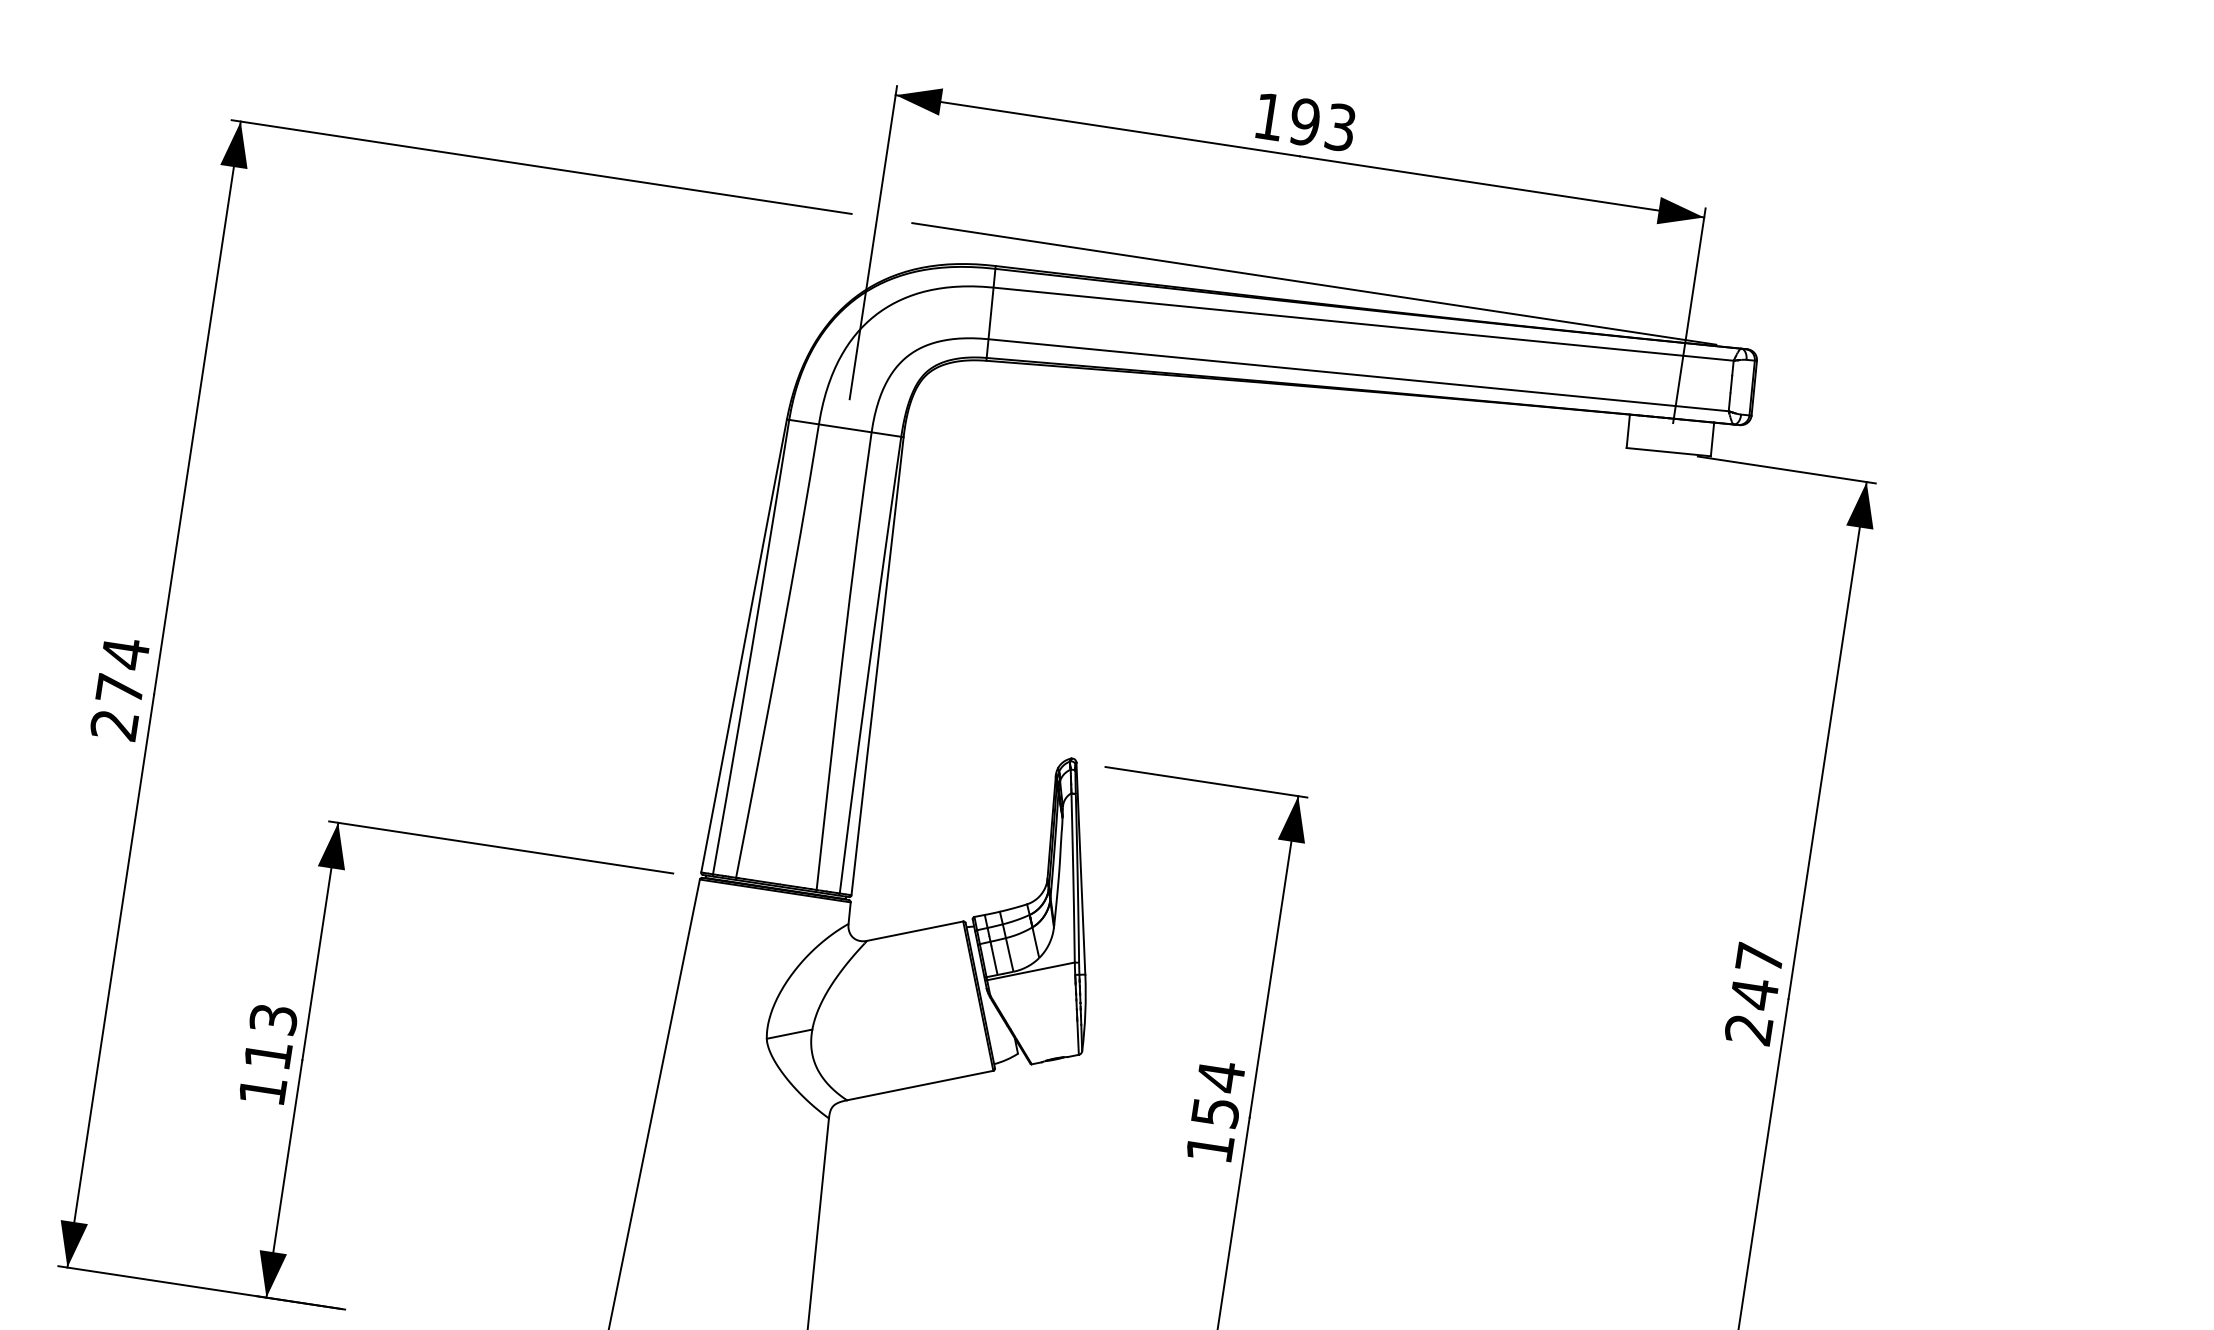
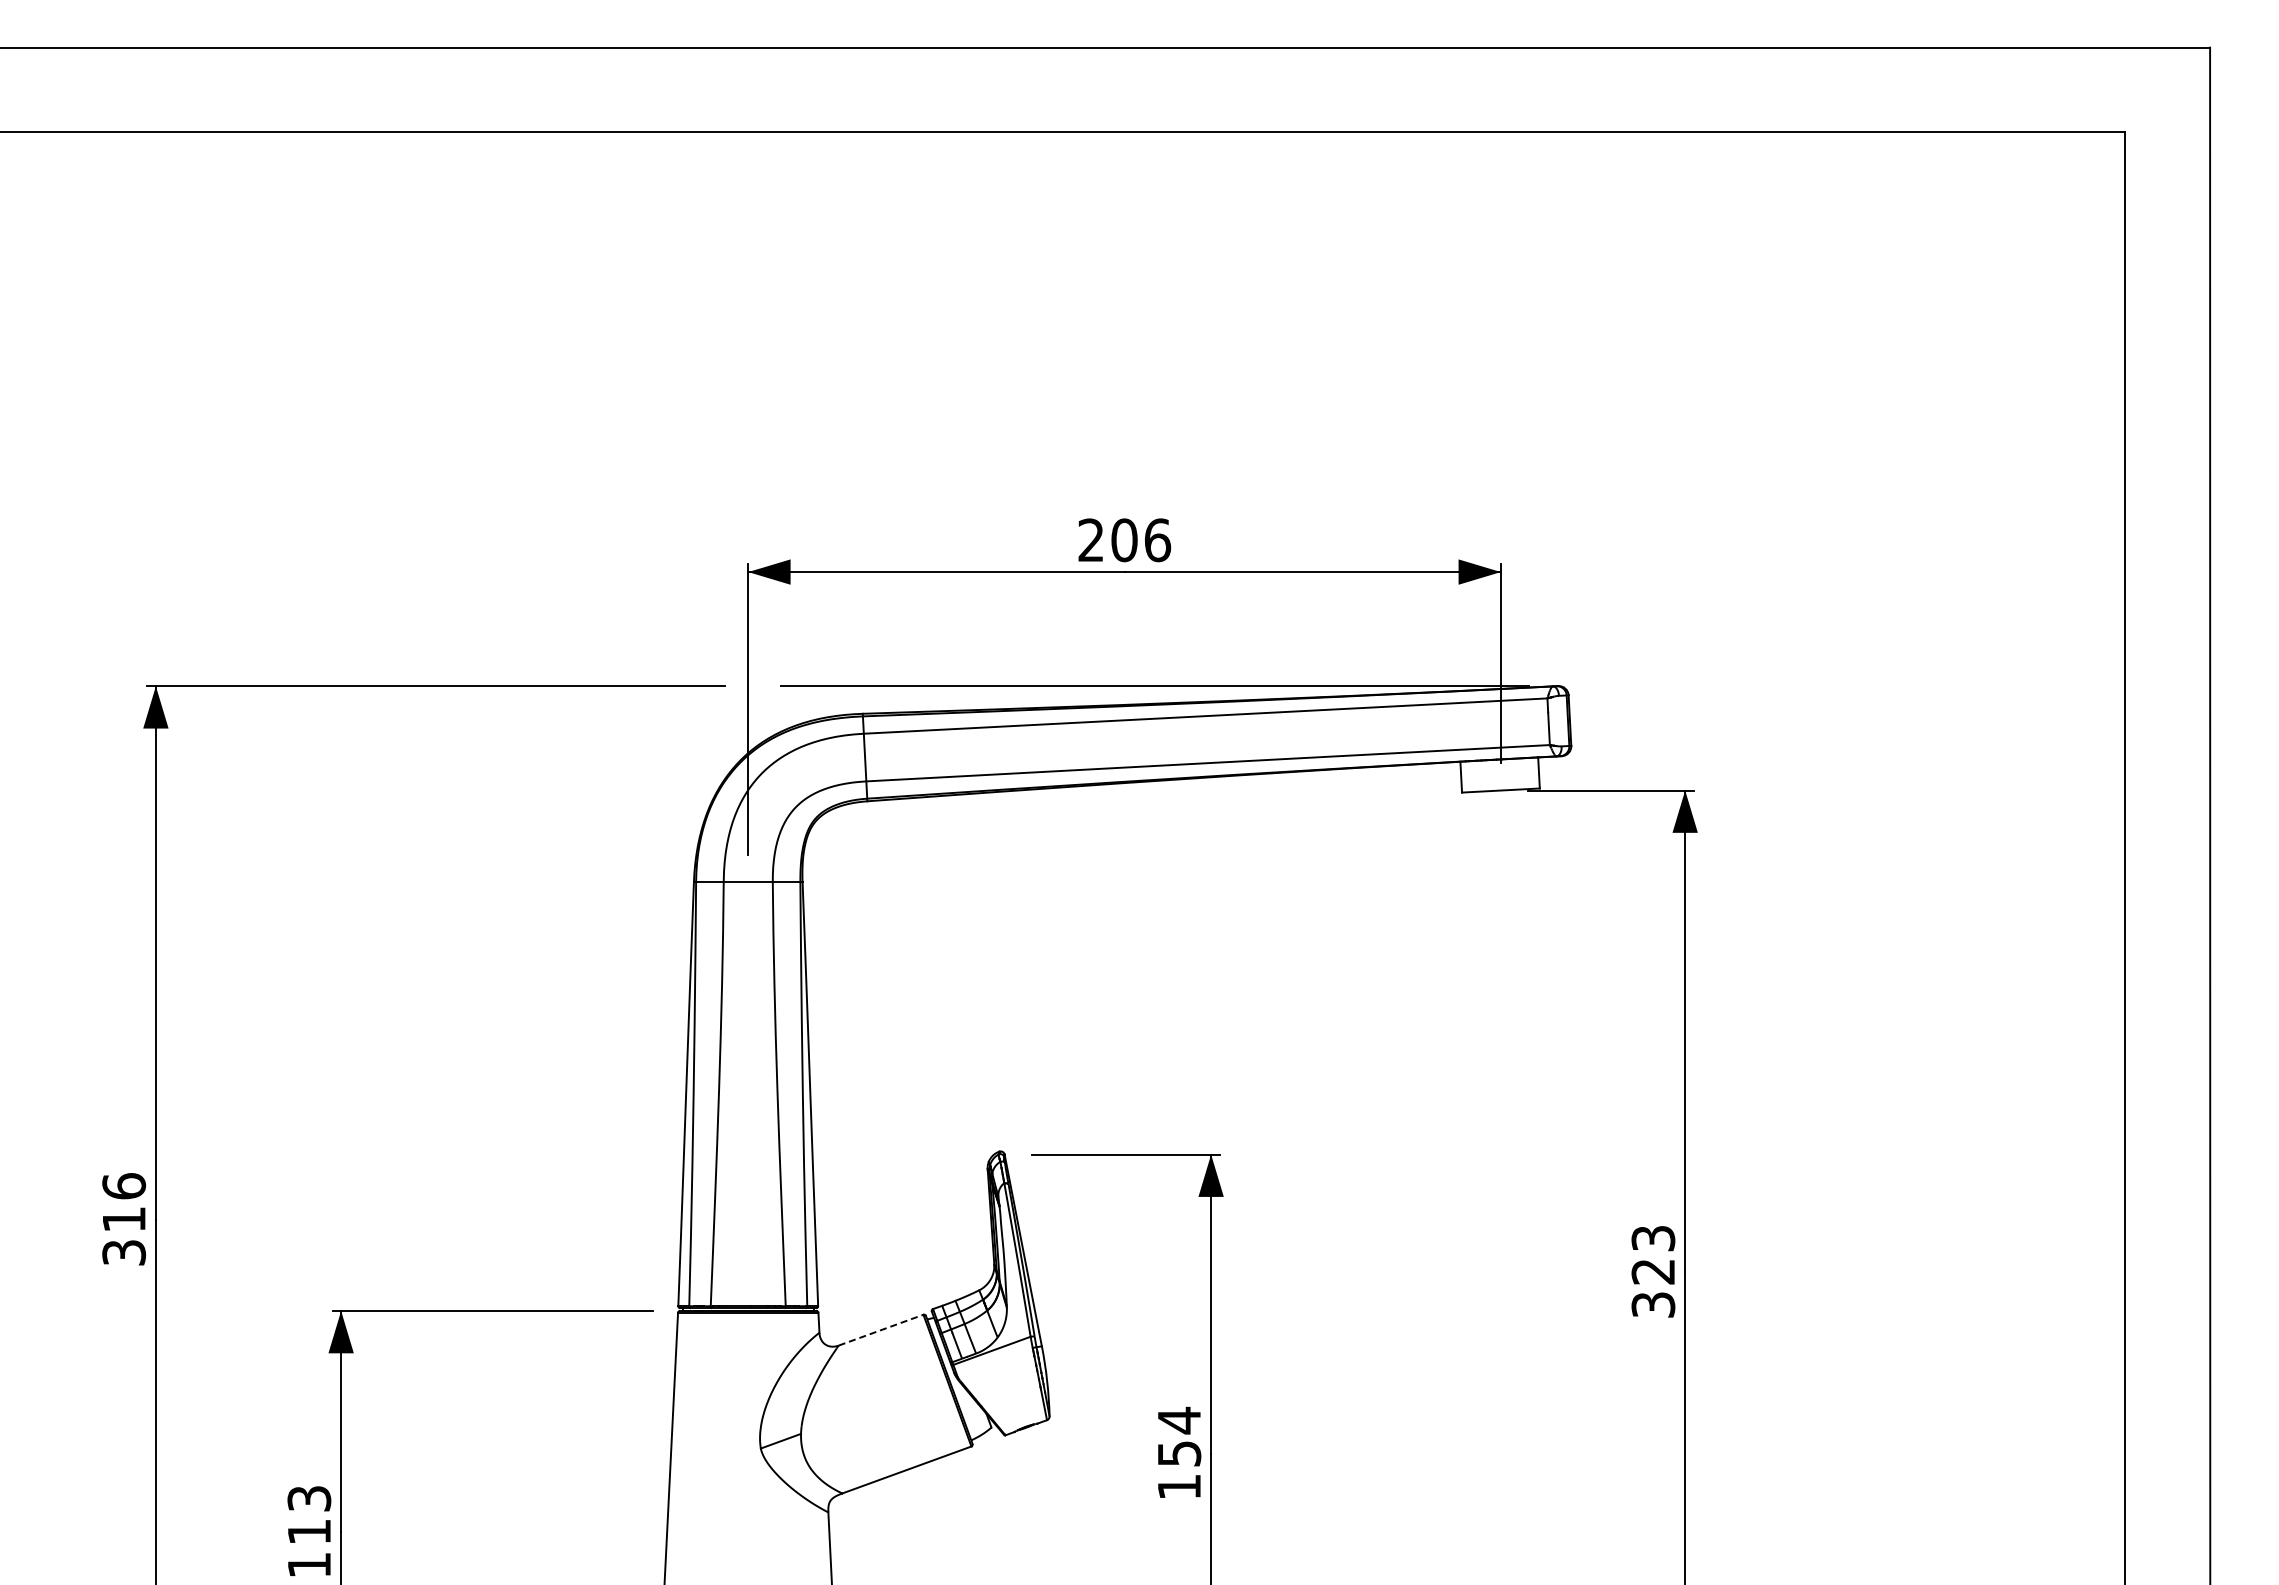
text: (1304, 122) -> (1124, 540), 193 -> 206
text: (120, 688) -> (124, 1218), 274 -> 316
line: (915, 931) -> (881, 1330), solid -> dashed
text: (1754, 993) -> (1653, 1271), 247 -> 323

